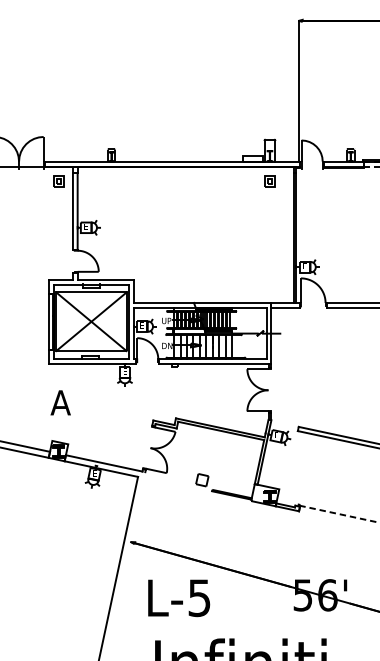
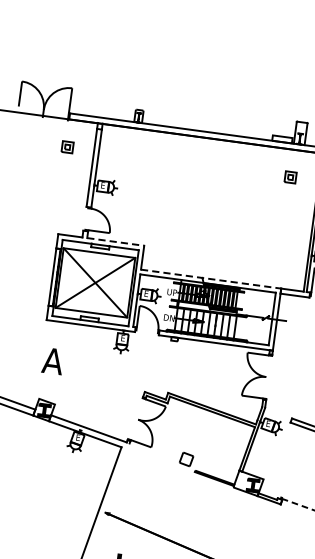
part: (58, 181) -> (67, 147), moved
part: (269, 181) -> (290, 177), moved
line: (105, 279) -> (115, 241), solid -> dashed
line: (202, 303) -> (211, 279), solid -> dashed

